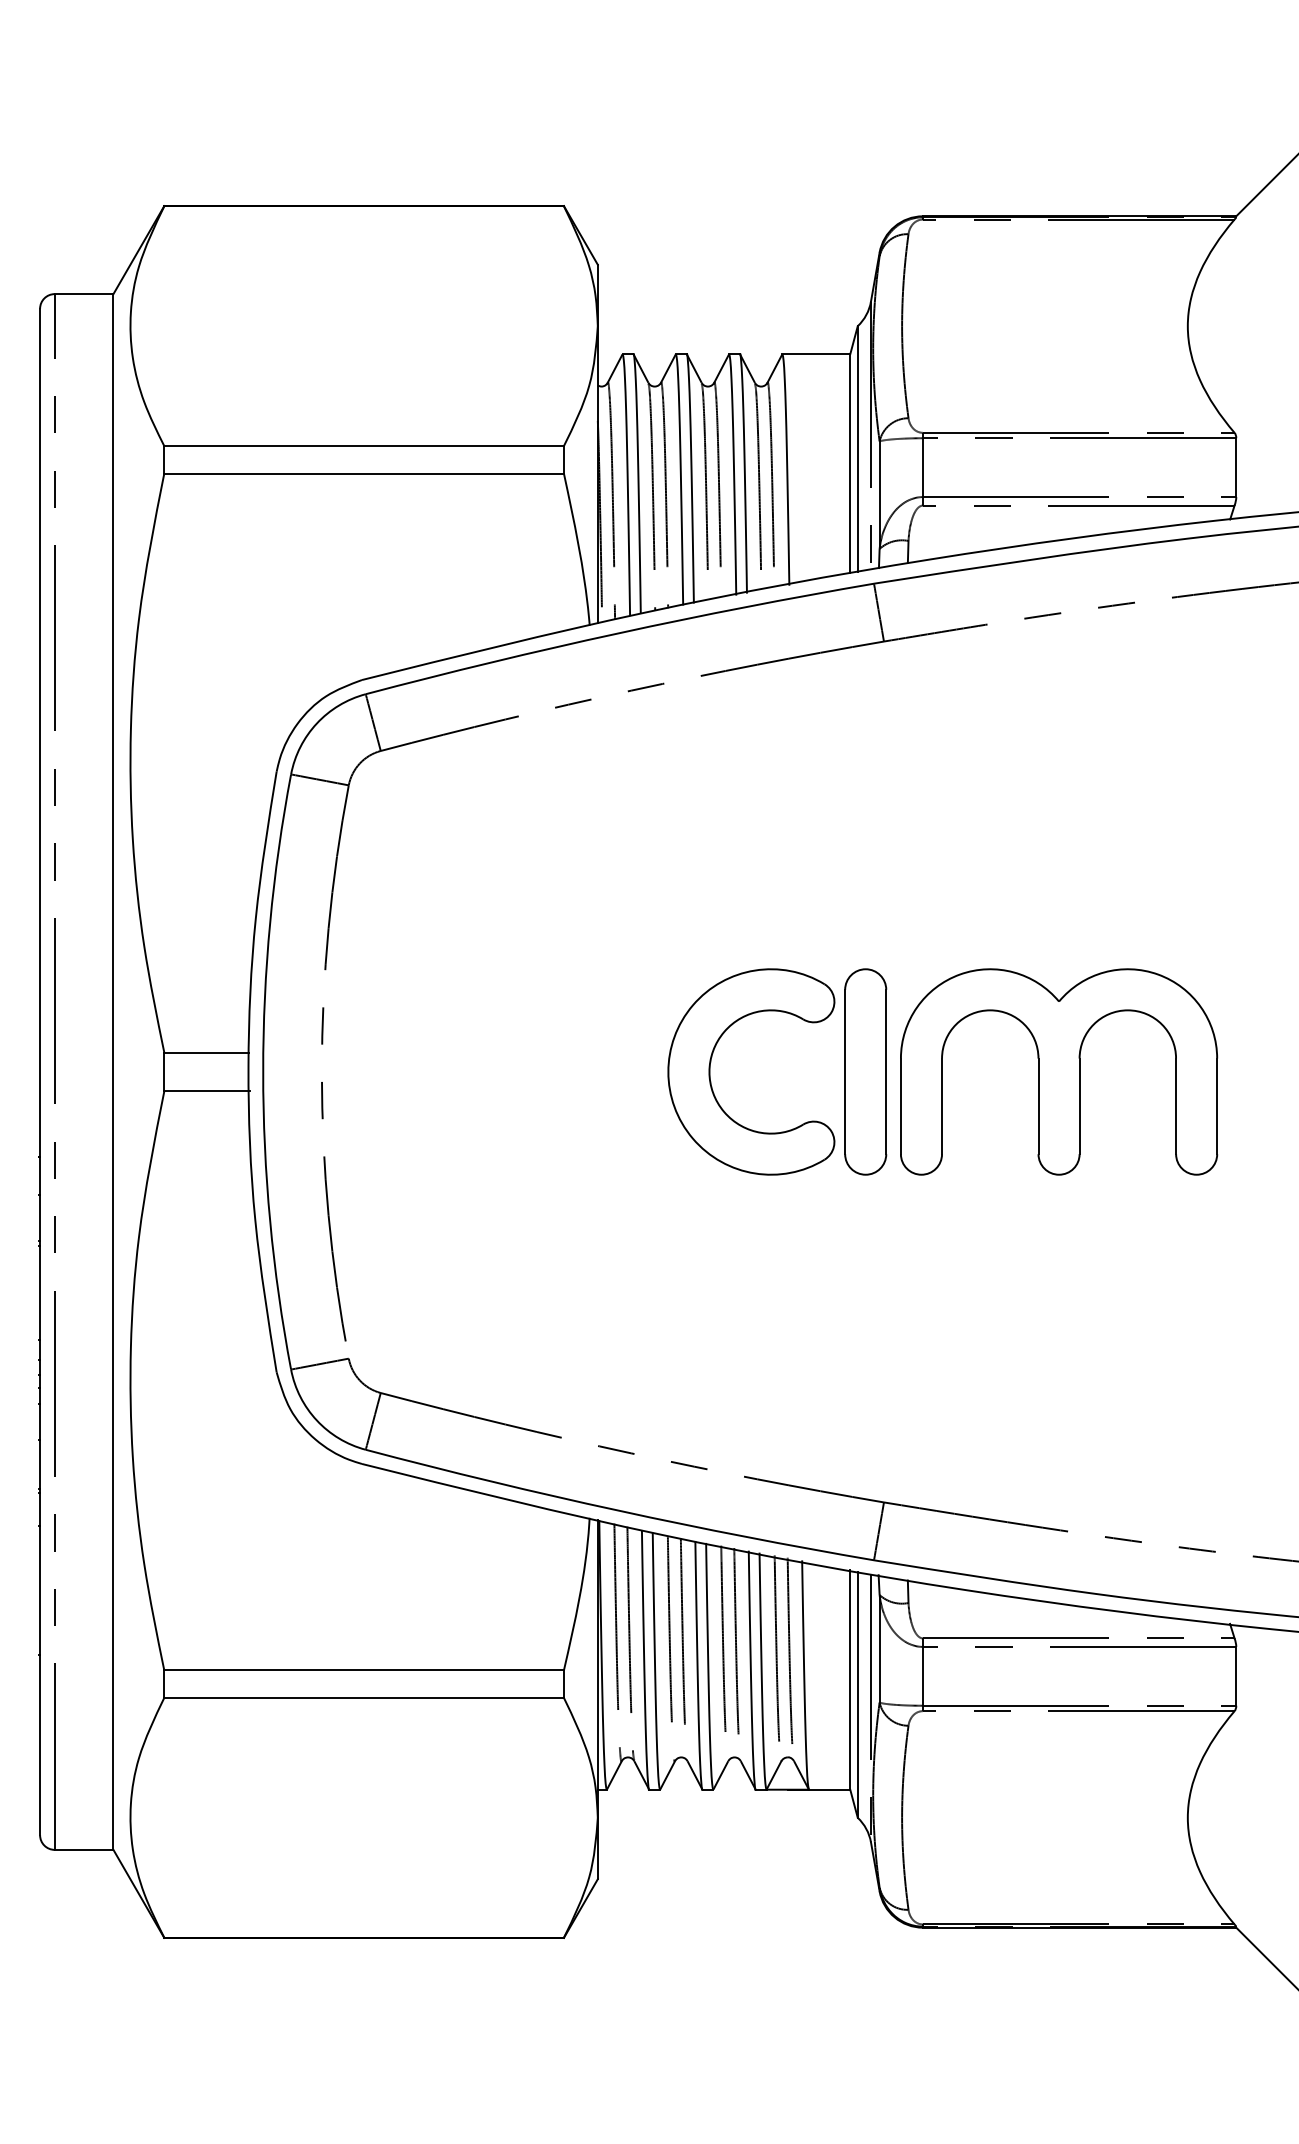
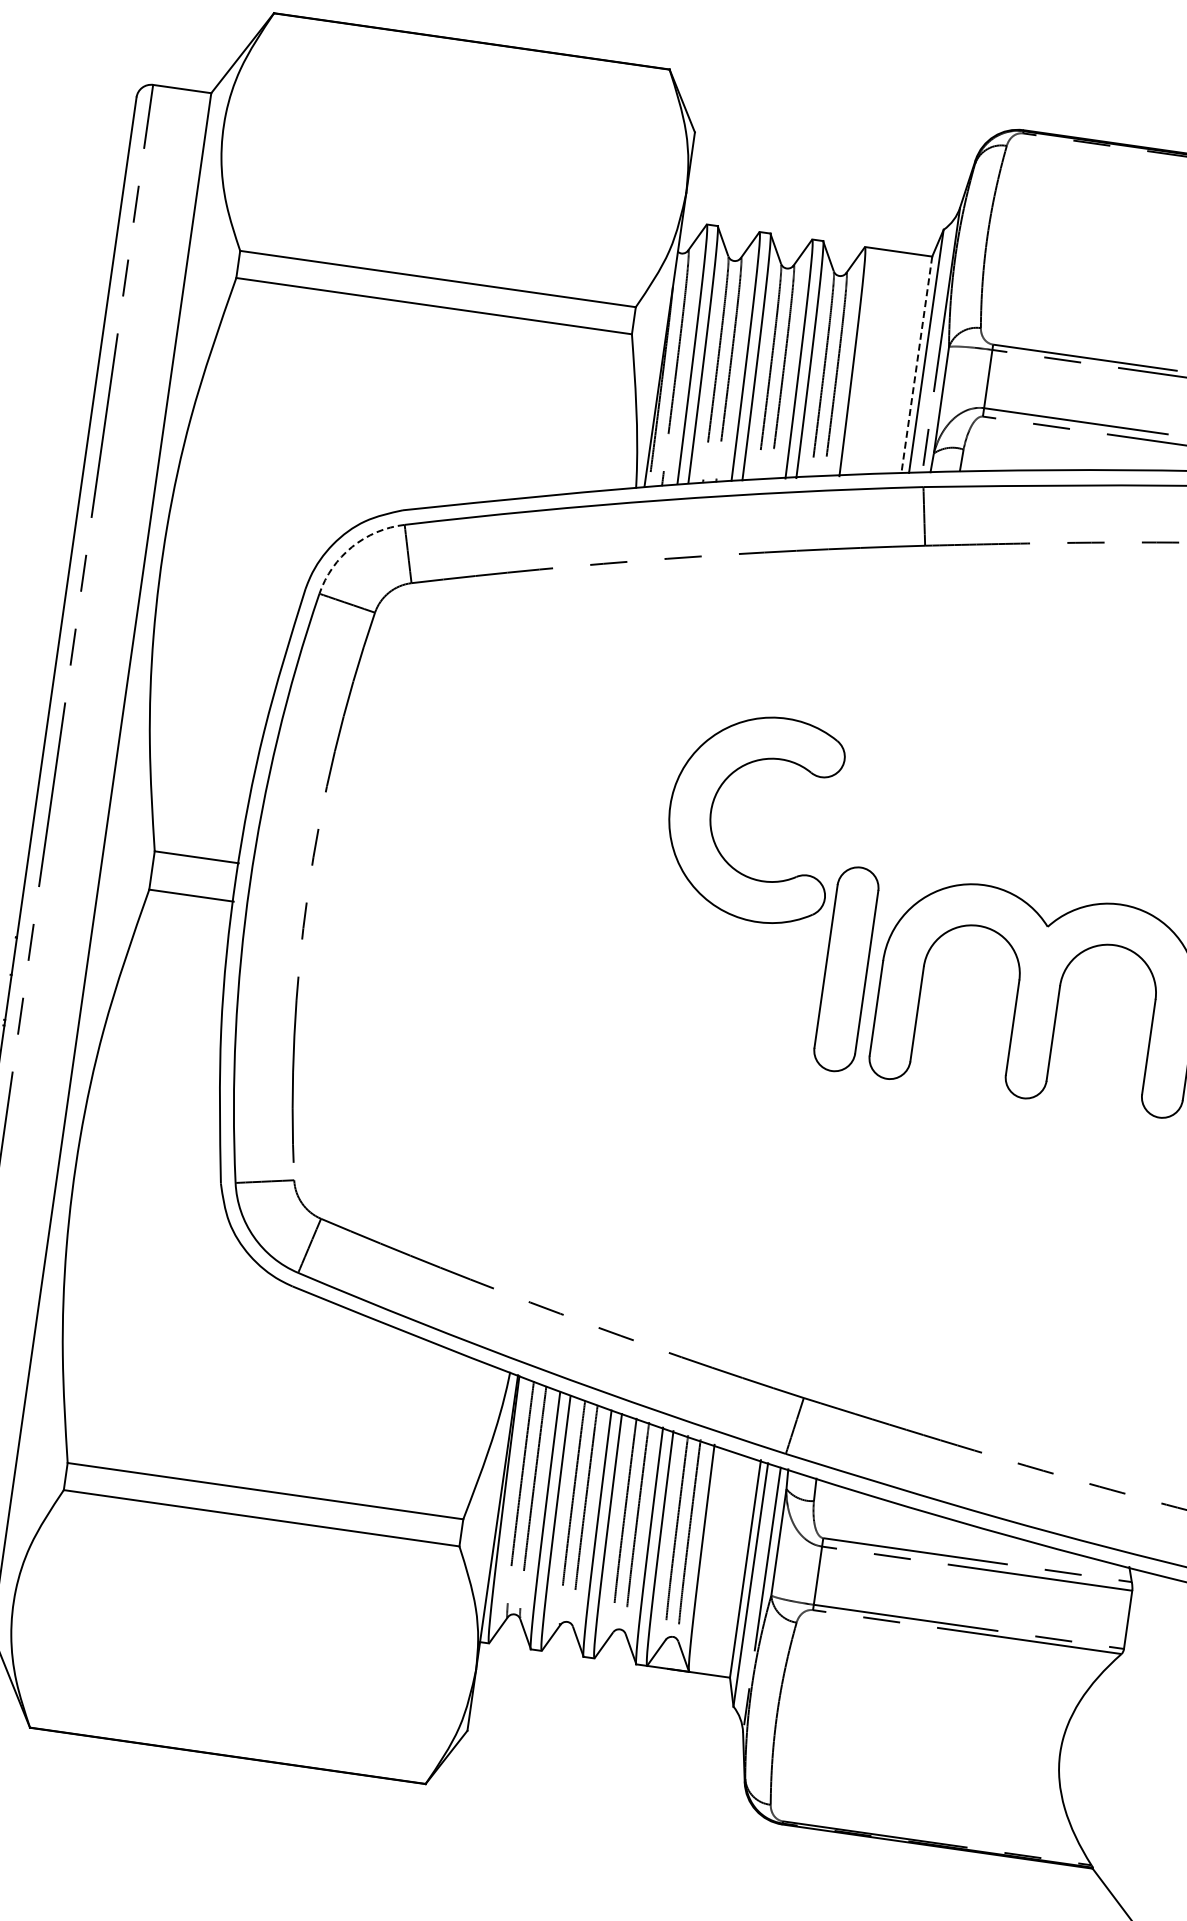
line: (850, 464) -> (916, 365), solid -> dashed
arc: (316, 723) -> (351, 546), solid -> dashed
part: (711, 1062) -> (714, 802), moved

